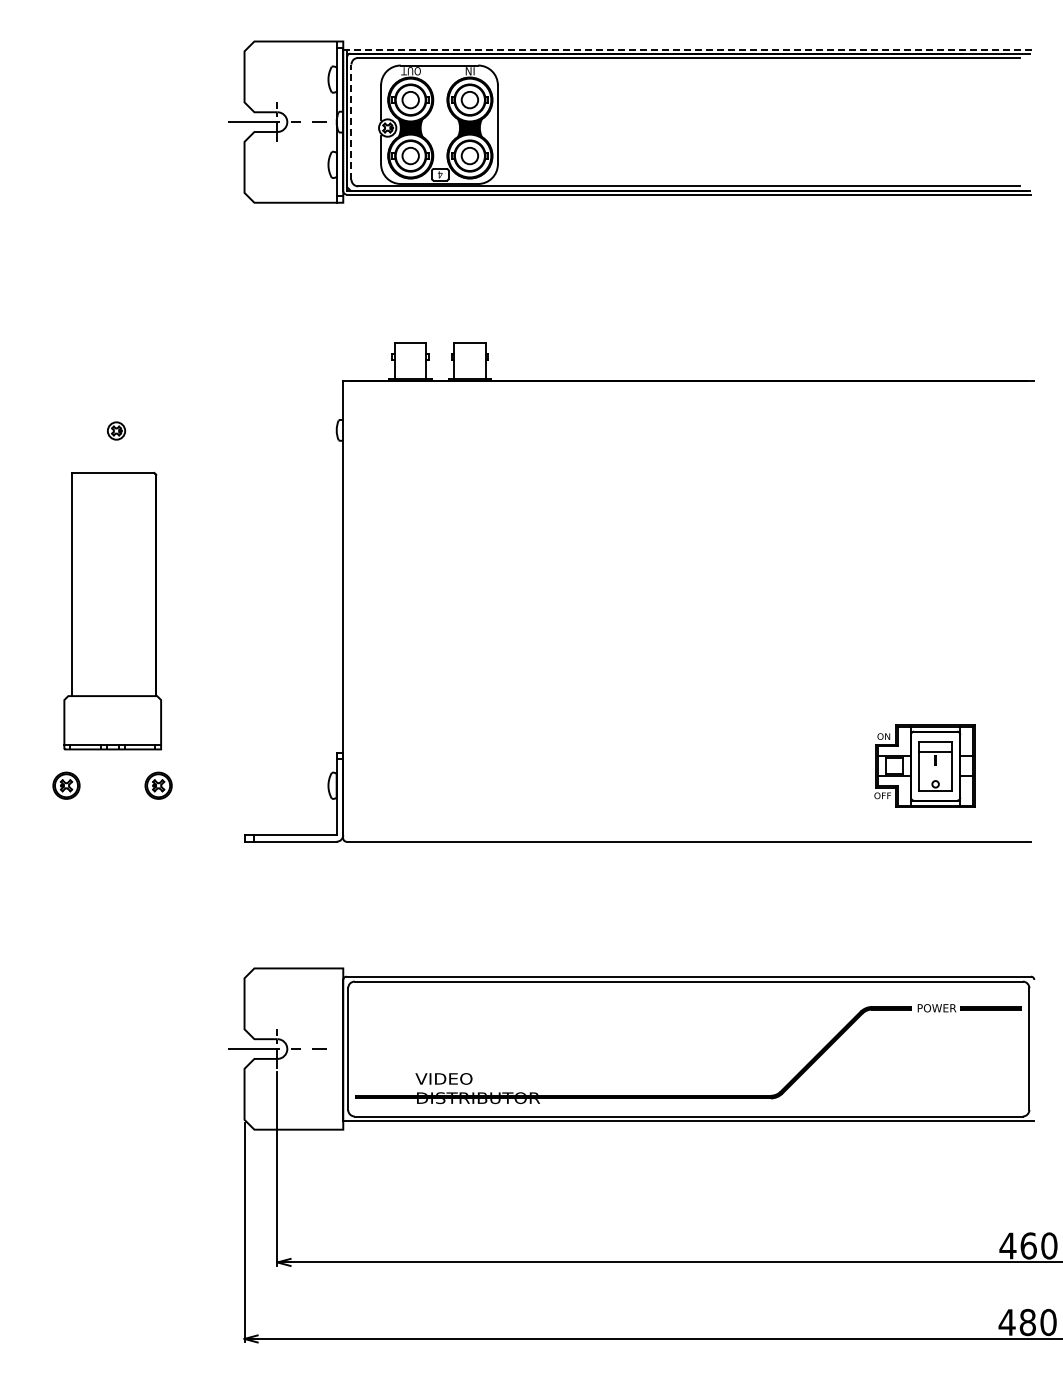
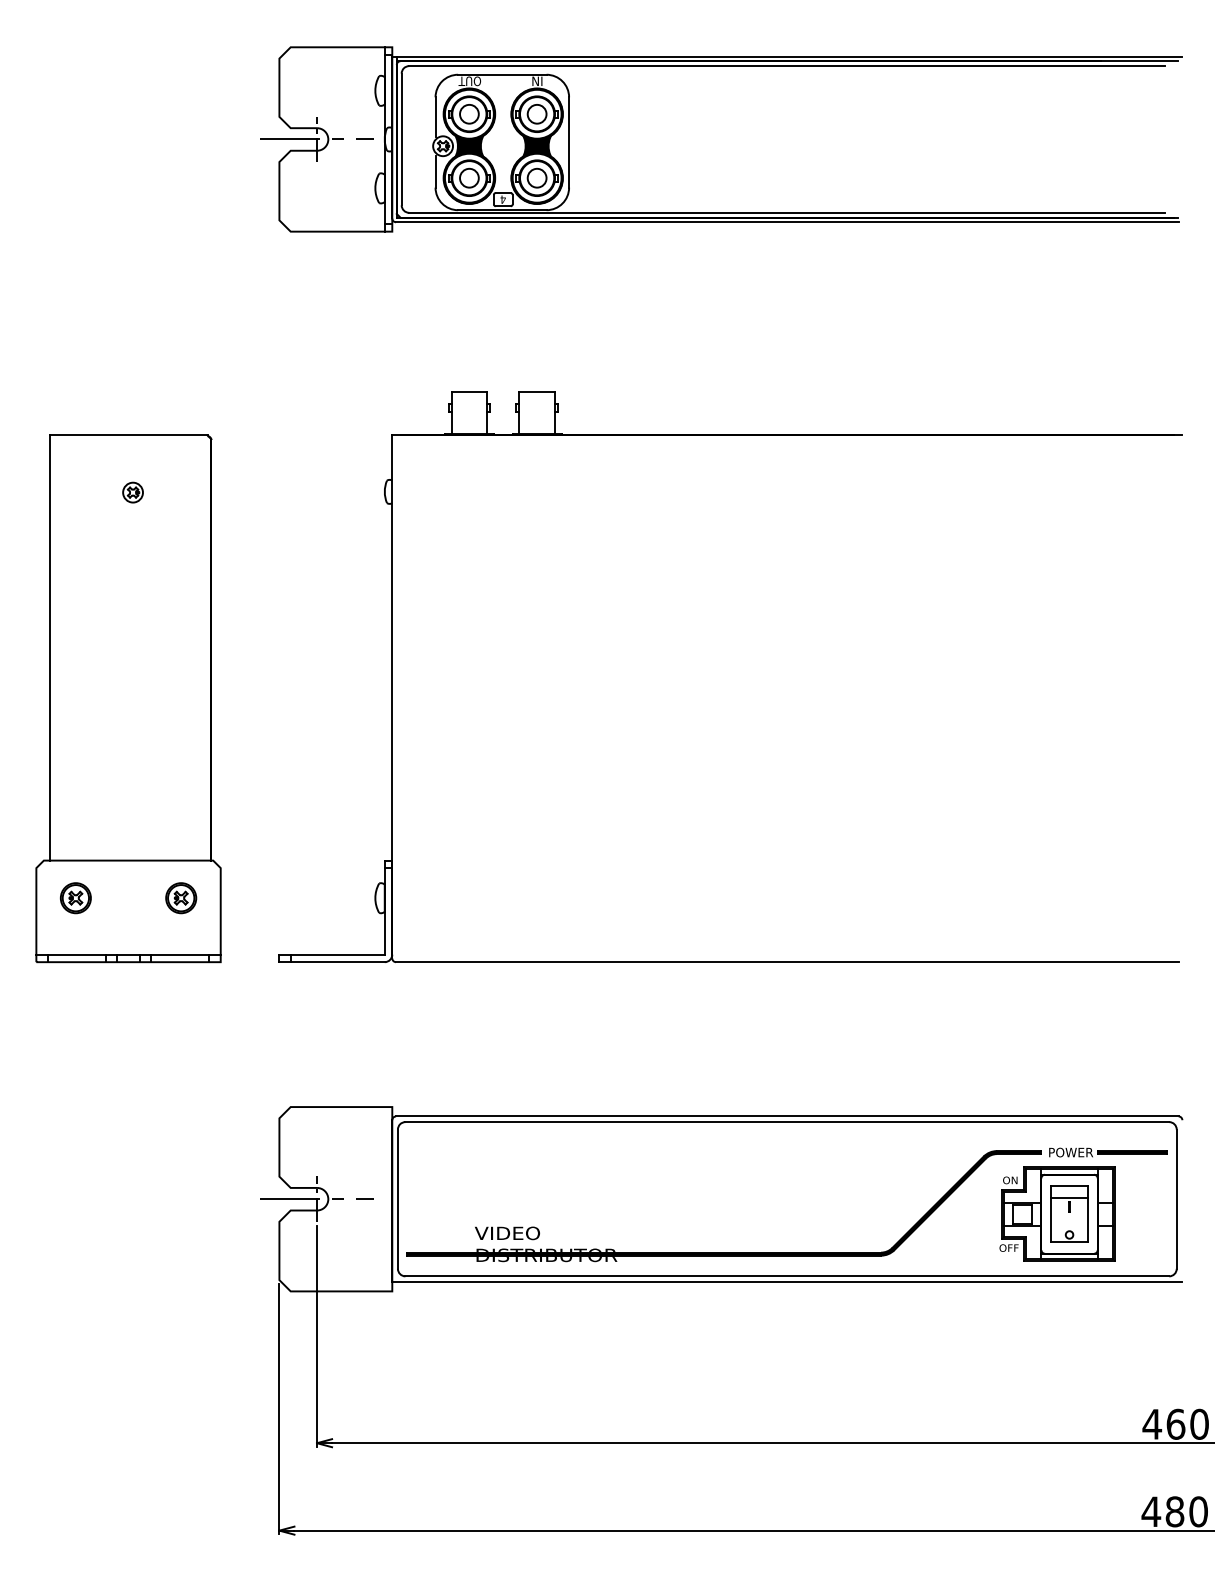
line: (688, 49) -> (786, 56), dashed -> solid
line: (351, 122) -> (401, 139), dashed -> solid
part: (112, 610) -> (128, 697), size x1.67
part: (924, 765) -> (1056, 1213), moved

